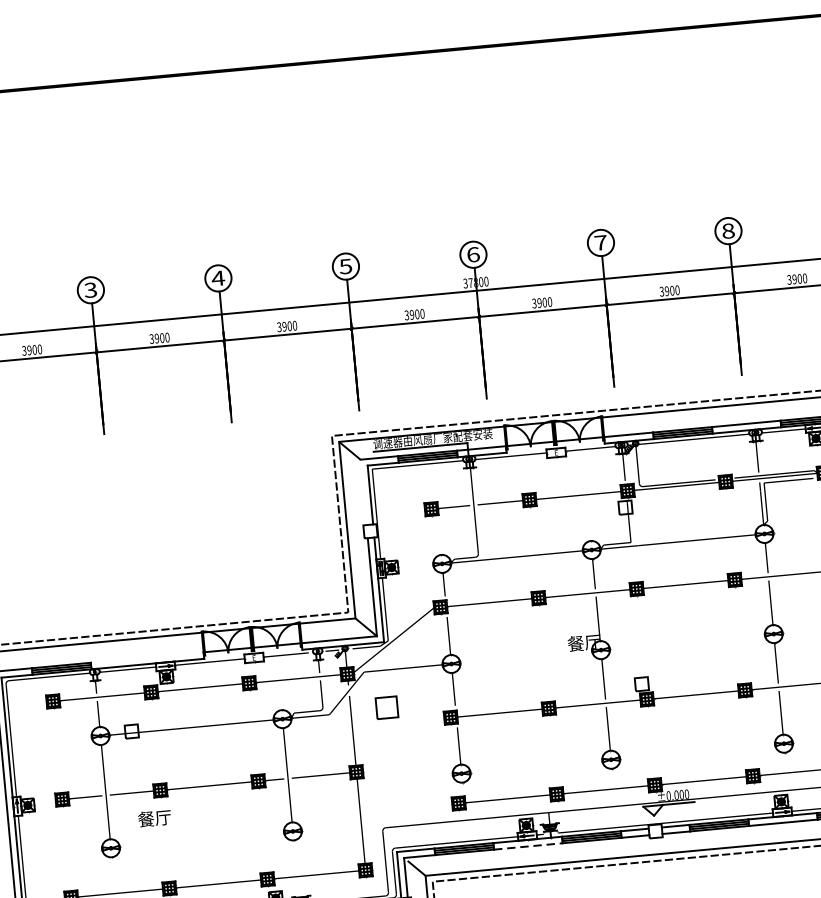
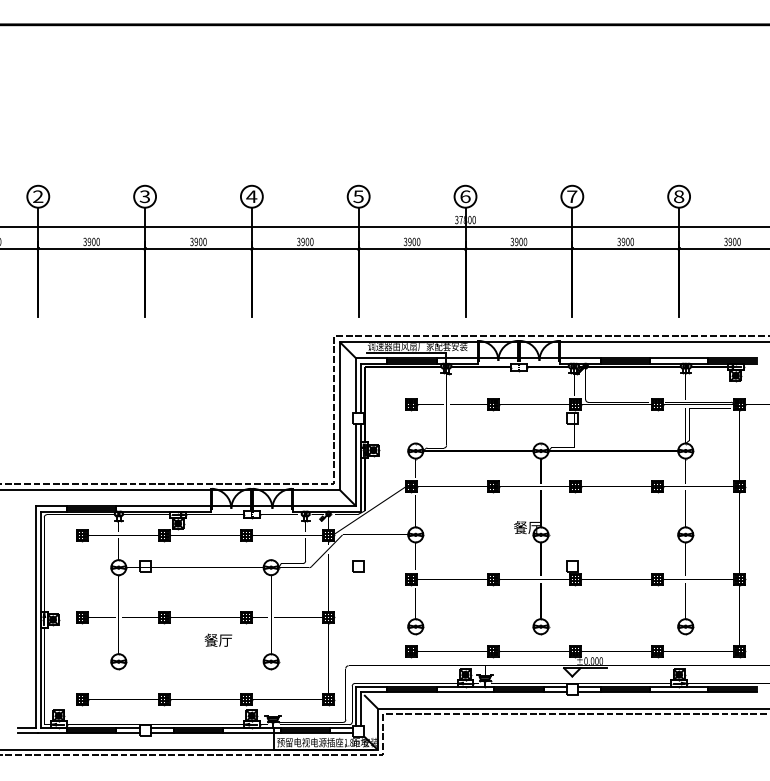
line: (363, 492) -> (355, 385), added
line: (147, 658) -> (163, 506), added
part: (386, 708) -> (358, 566), size x0.62
text: (154, 817) -> (218, 639), moved
line: (528, 846) -> (465, 692), dashed -> solid

